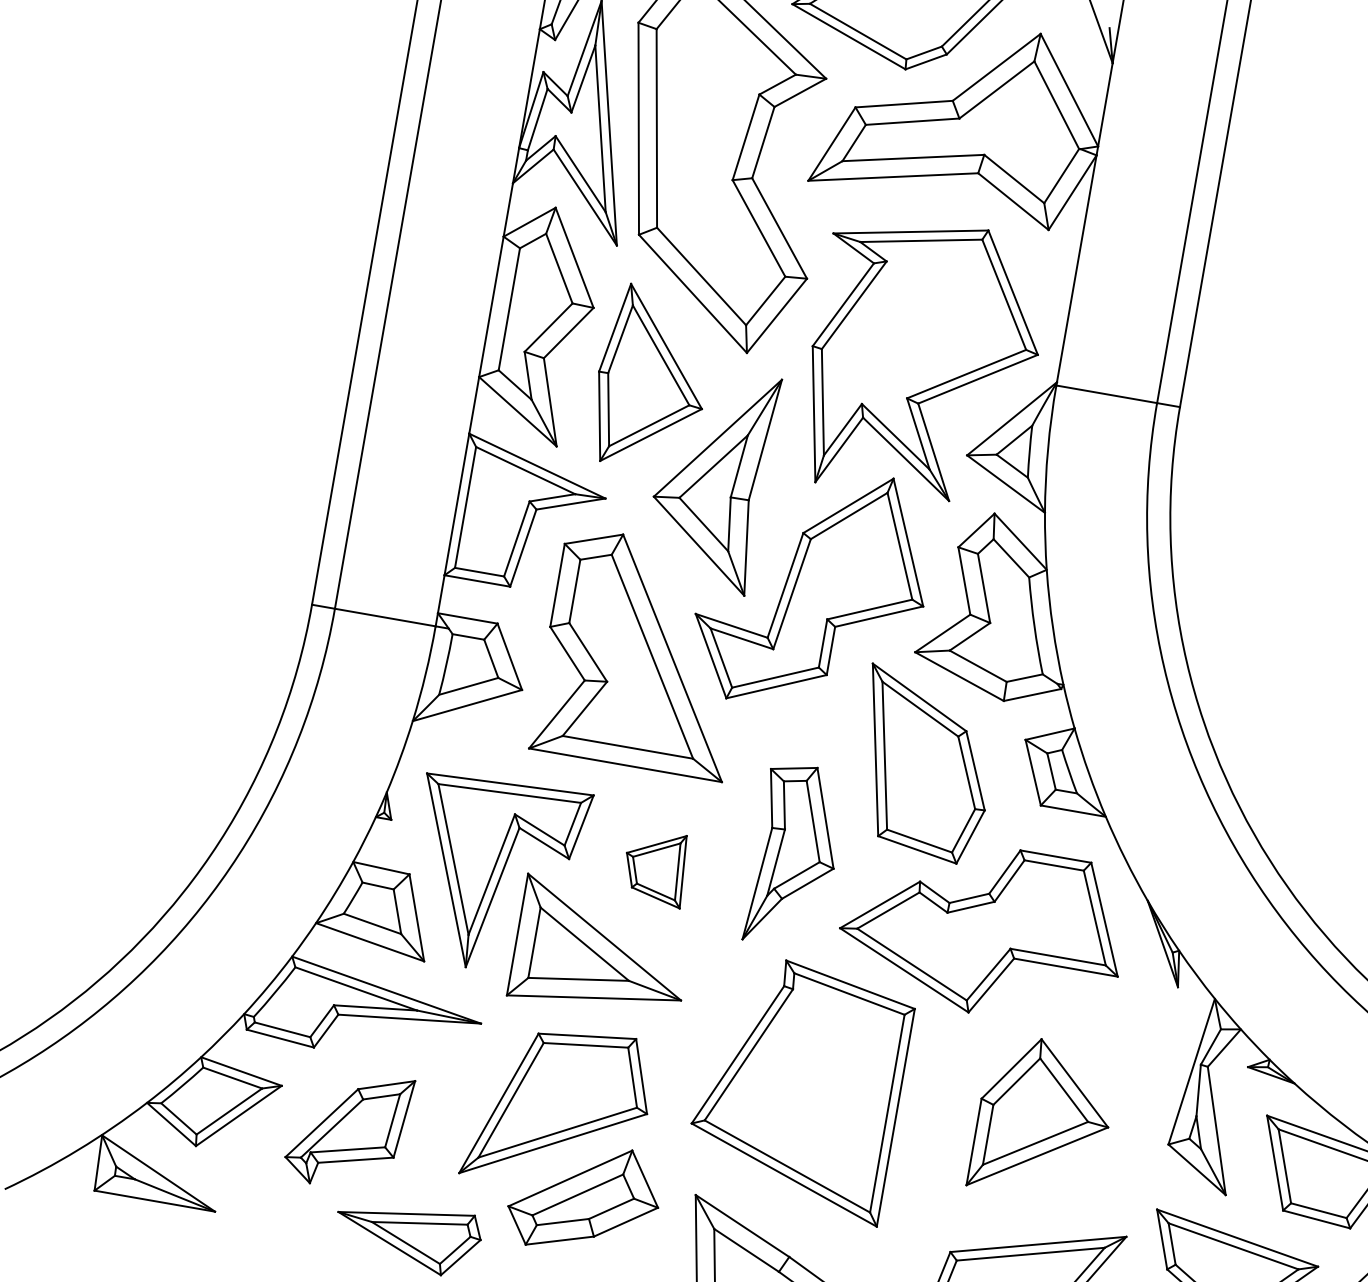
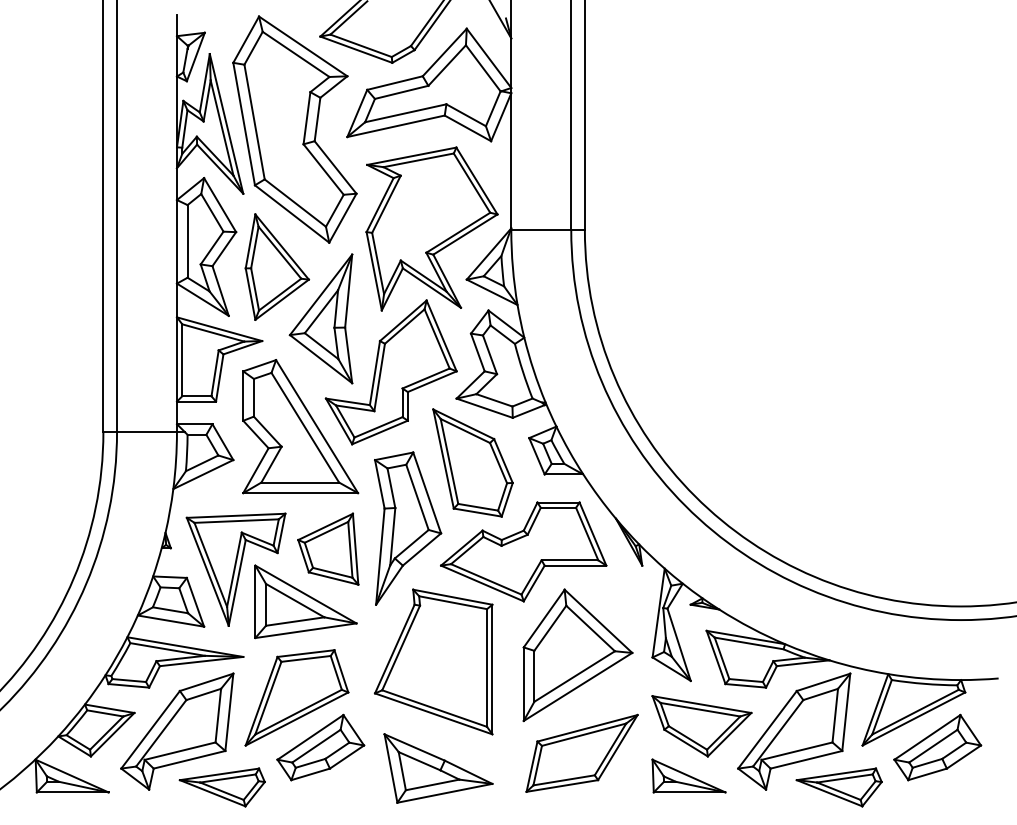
part: (796, 856) -> (408, 528), size x1.43
part: (656, 866) -> (328, 548), size x1.67
part: (1042, 1119) -> (577, 655), size x1.43
part: (348, 1129) -> (177, 731), size x1.67

